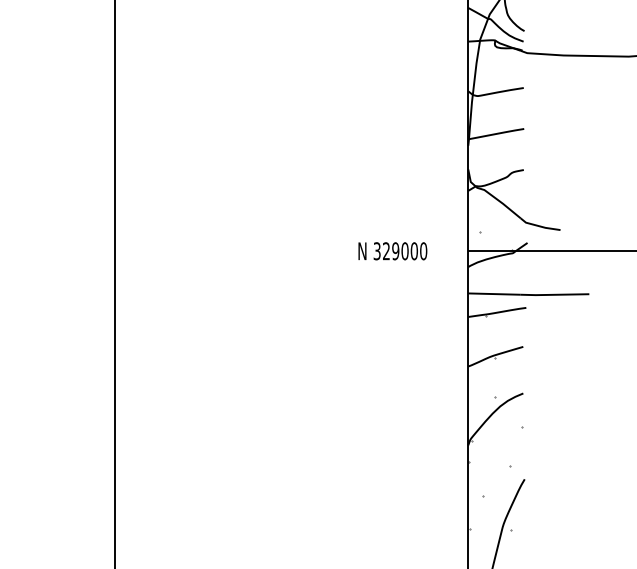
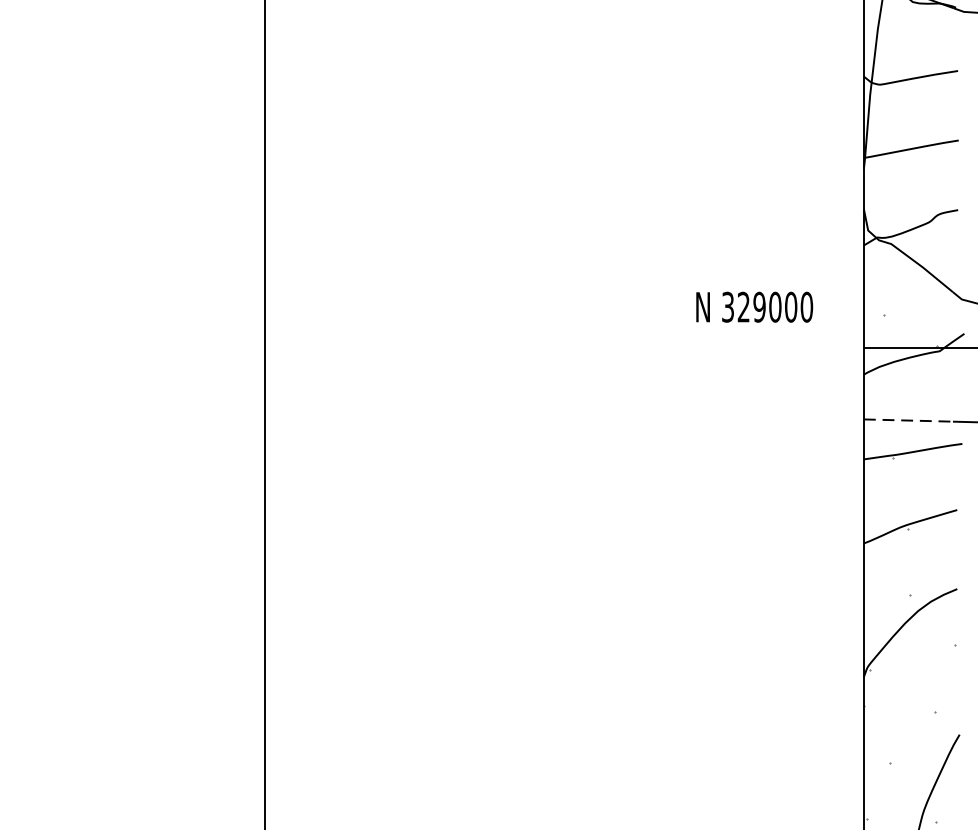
text: (392, 251) -> (754, 307), moved
line: (495, 294) -> (910, 421), solid -> dashed

